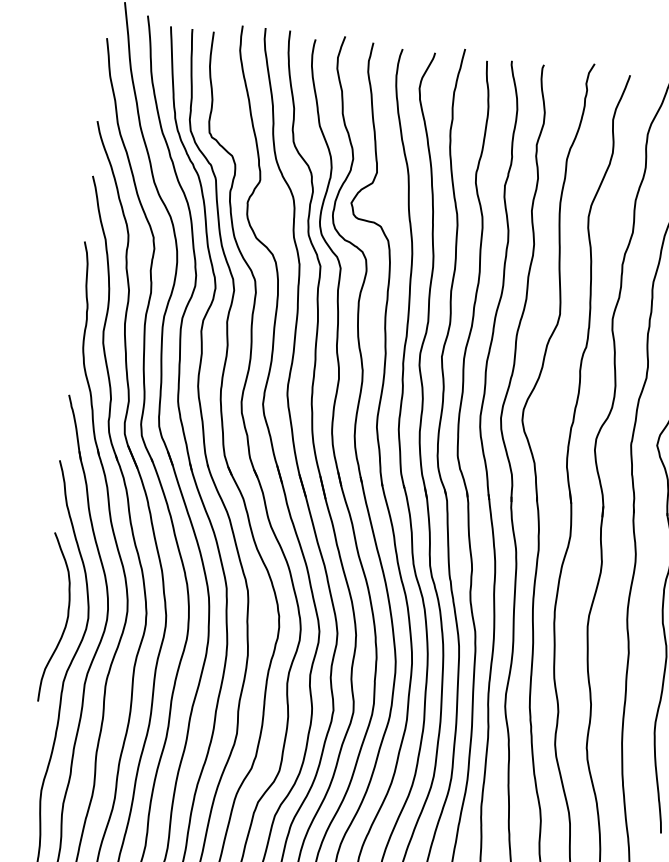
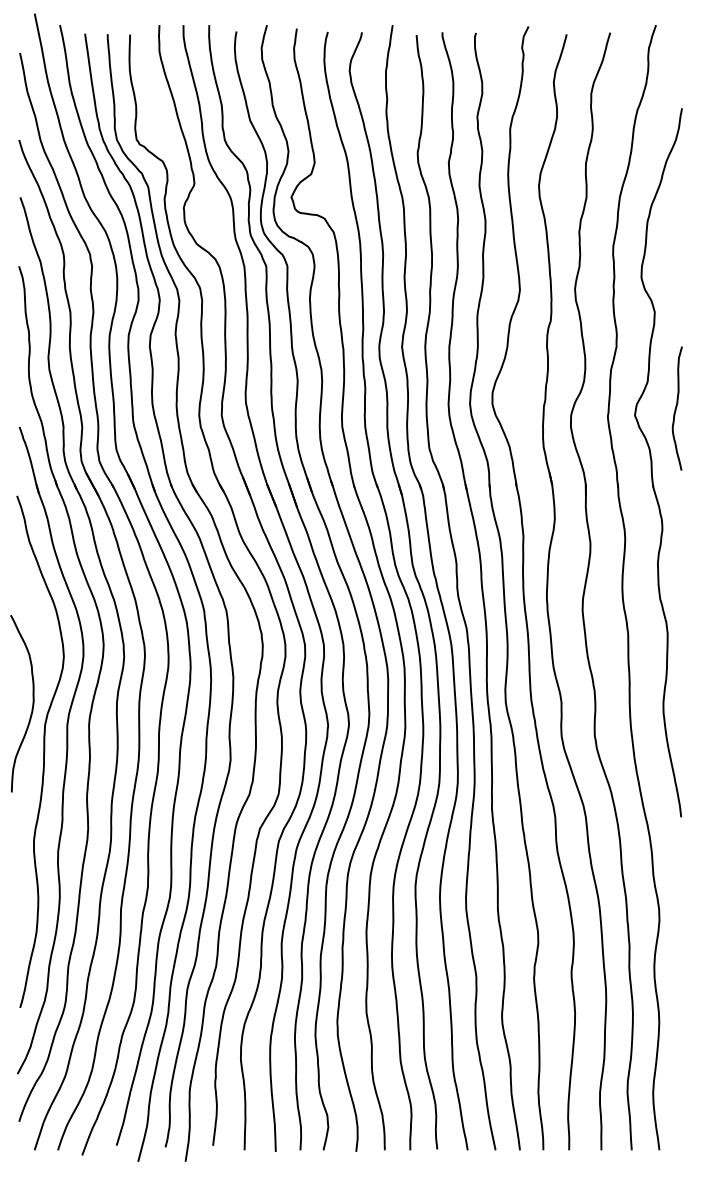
curve: (66, 618) -> (32, 703), moved

